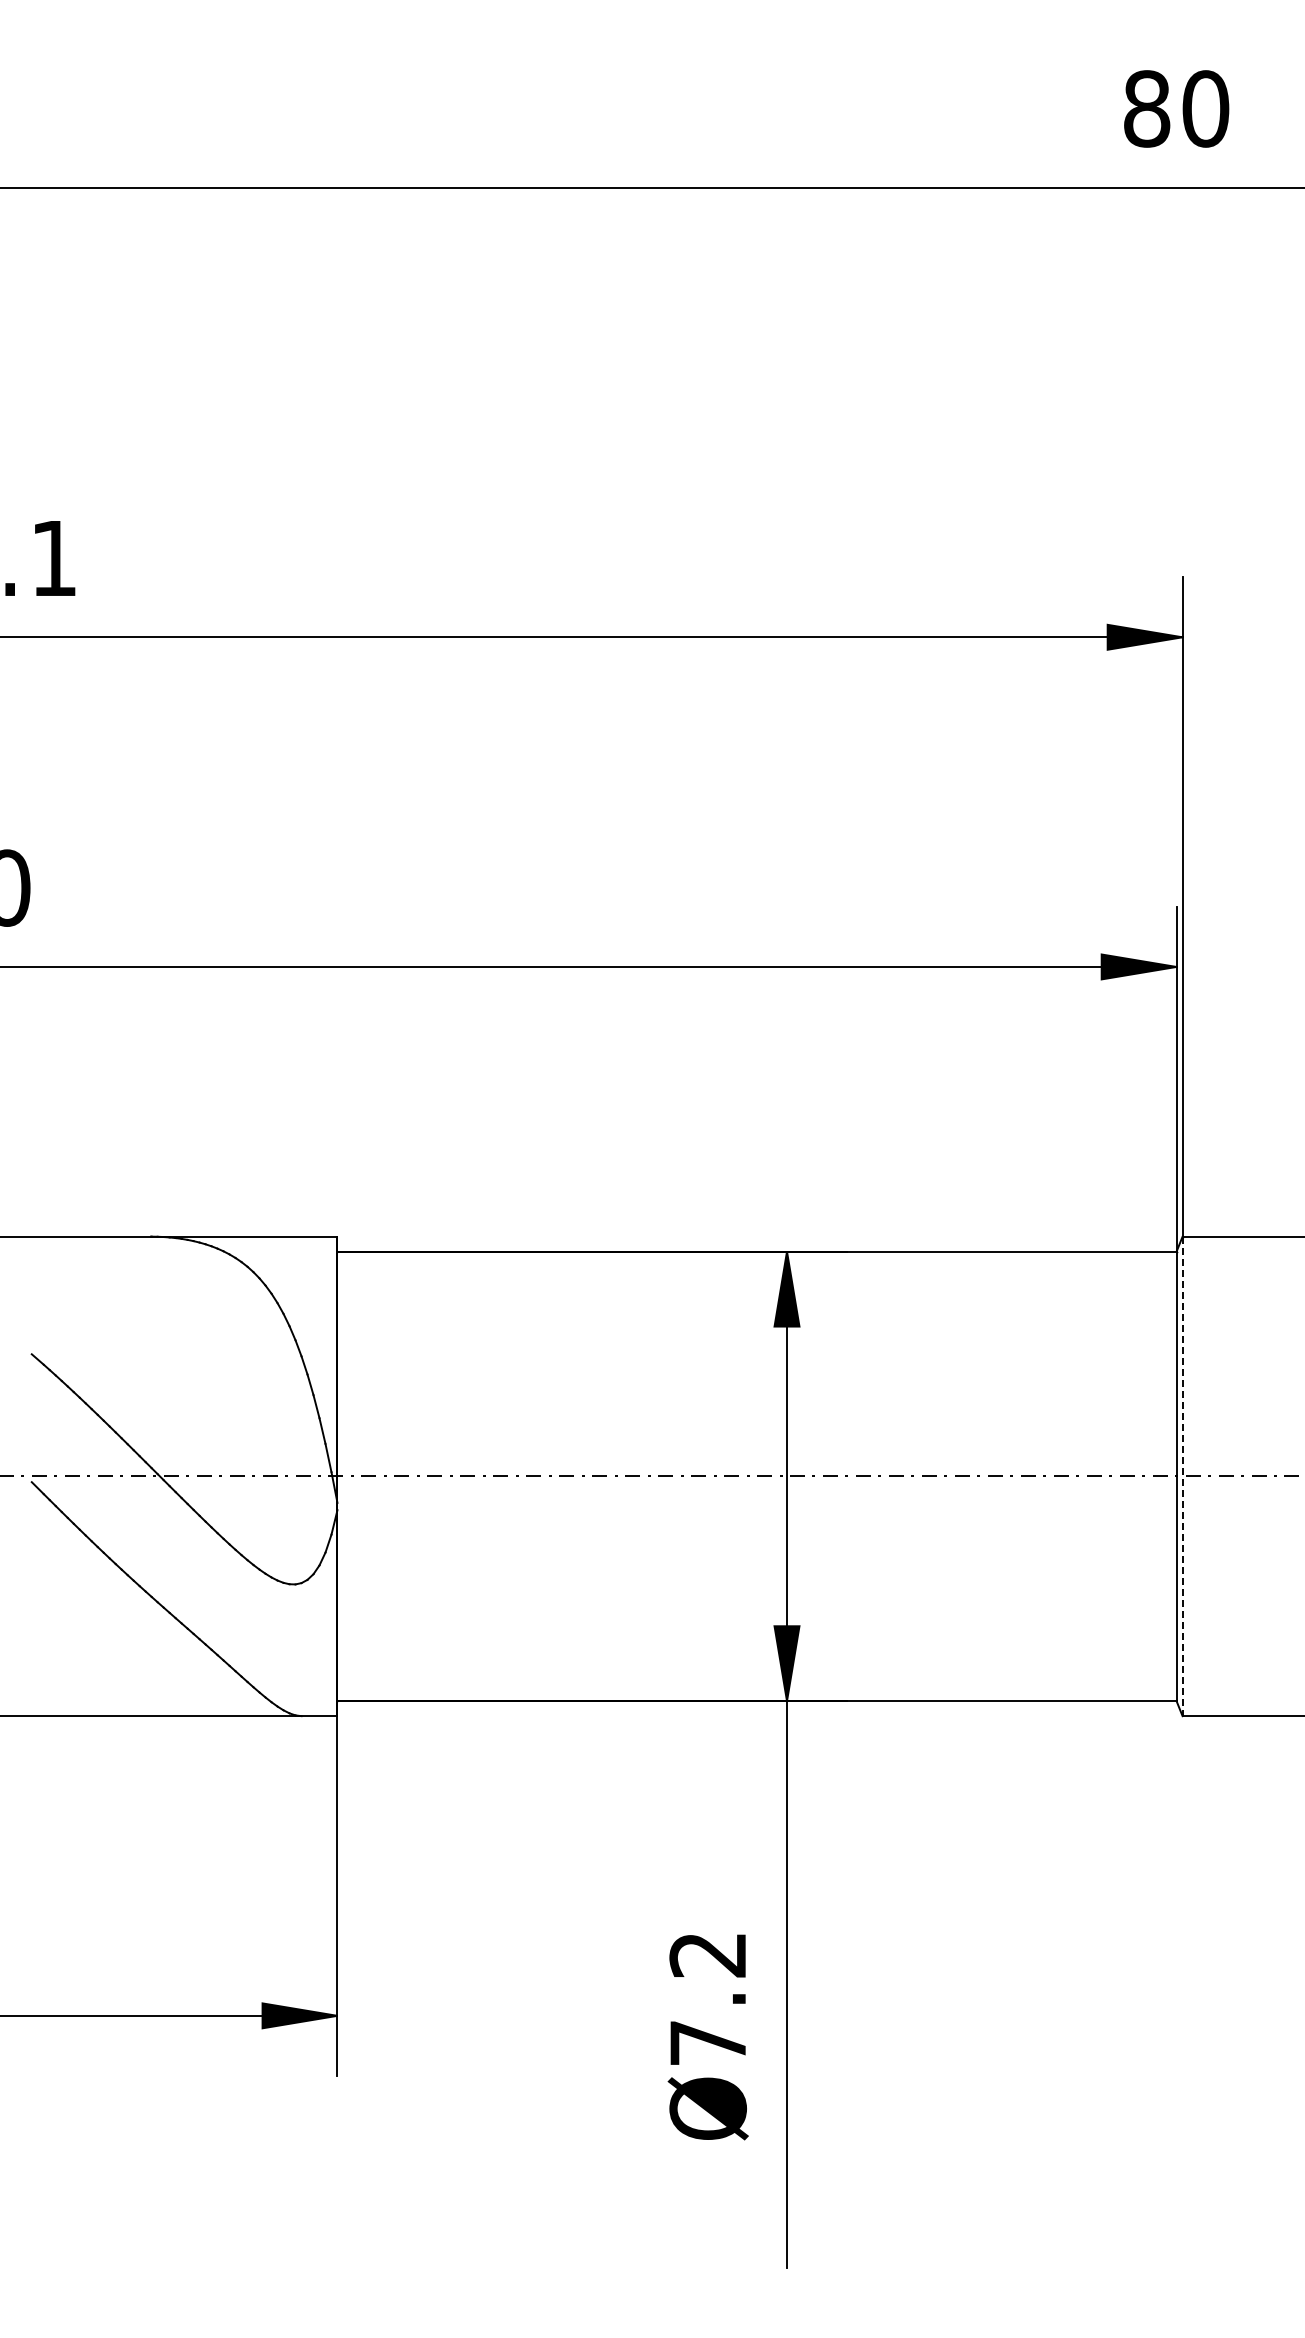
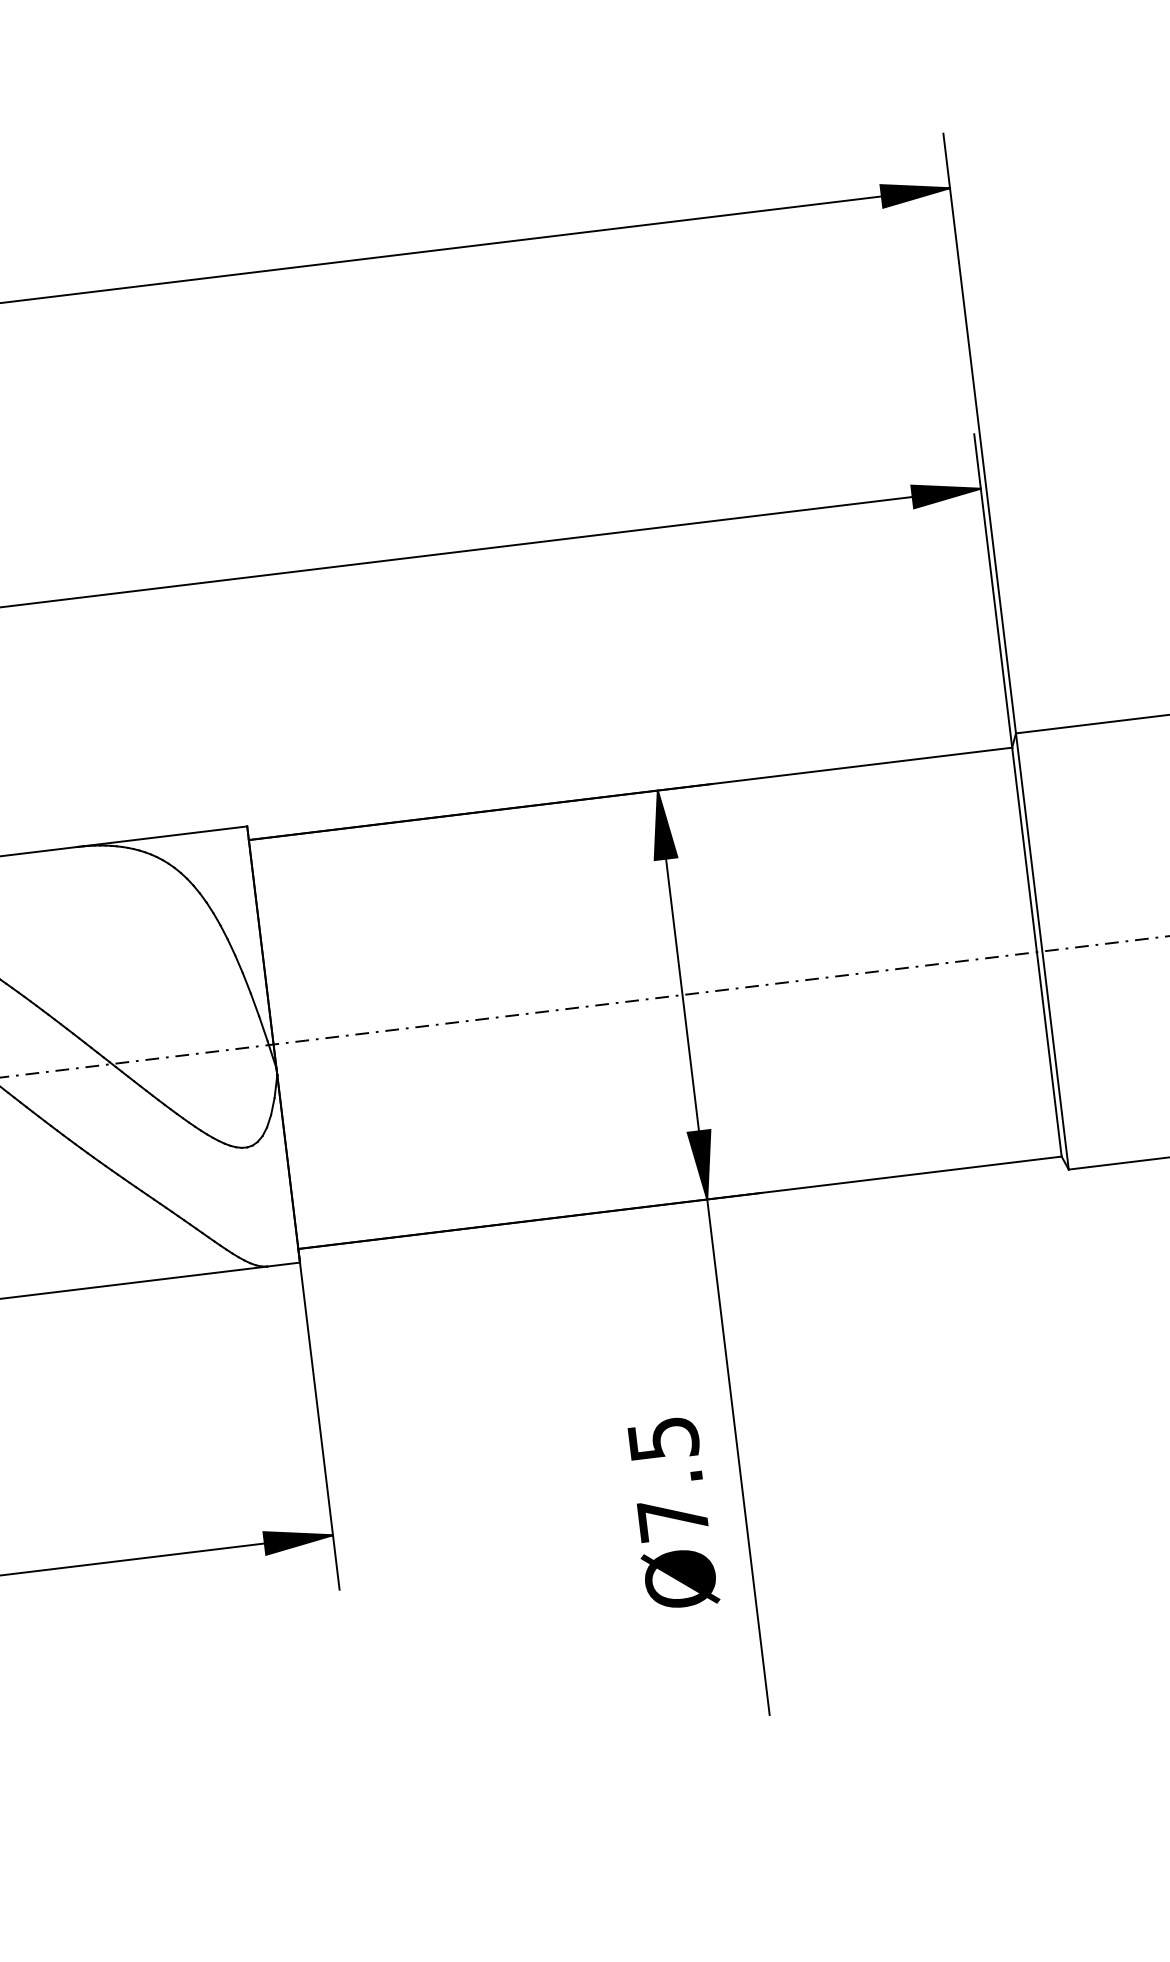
line: (1182, 1476) -> (1042, 951), dashed -> solid
text: (707, 1955) -> (662, 1439), Ø7.2 -> Ø7.5

